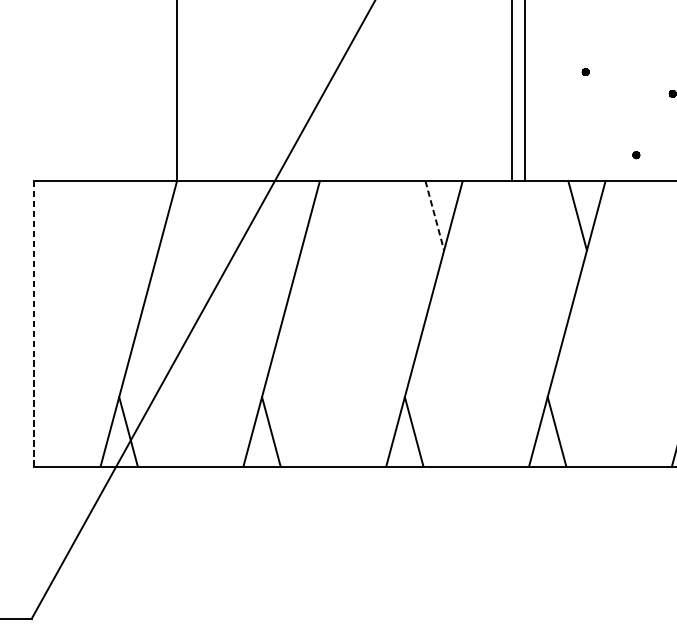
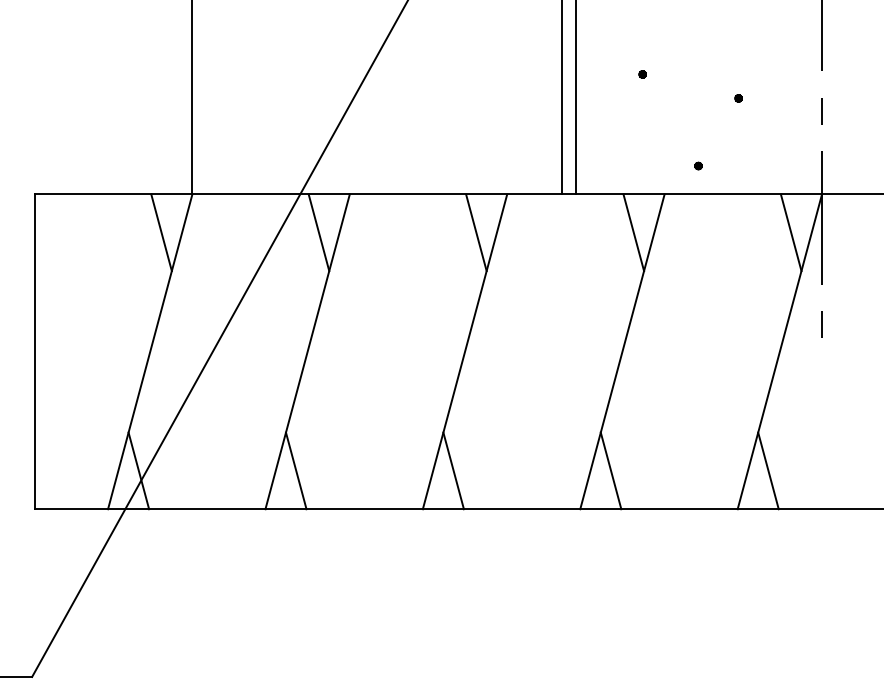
line: (149, 215) -> (161, 232), added
line: (291, 215) -> (318, 232), added
line: (434, 215) -> (476, 232), dashed -> solid
line: (33, 323) -> (34, 351), dashed -> solid

